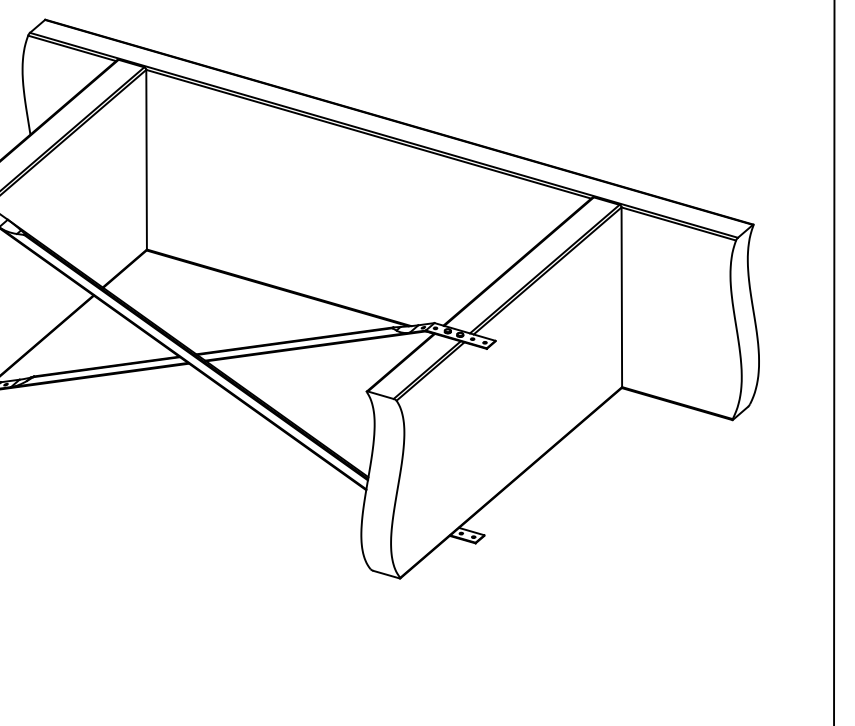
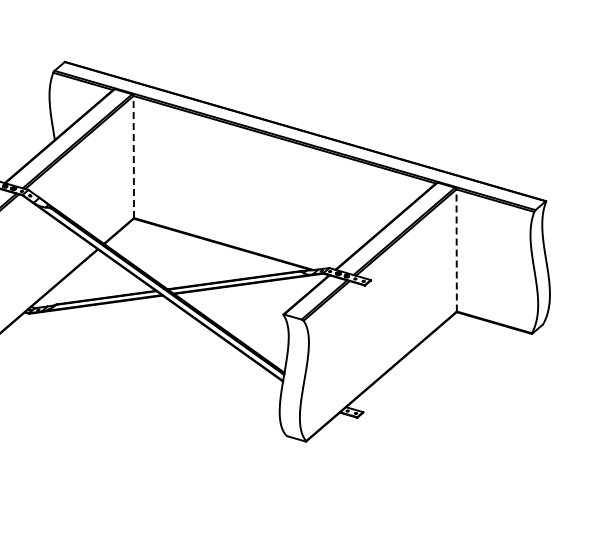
line: (146, 158) -> (133, 156), solid -> dashed
line: (621, 297) -> (456, 250), solid -> dashed

